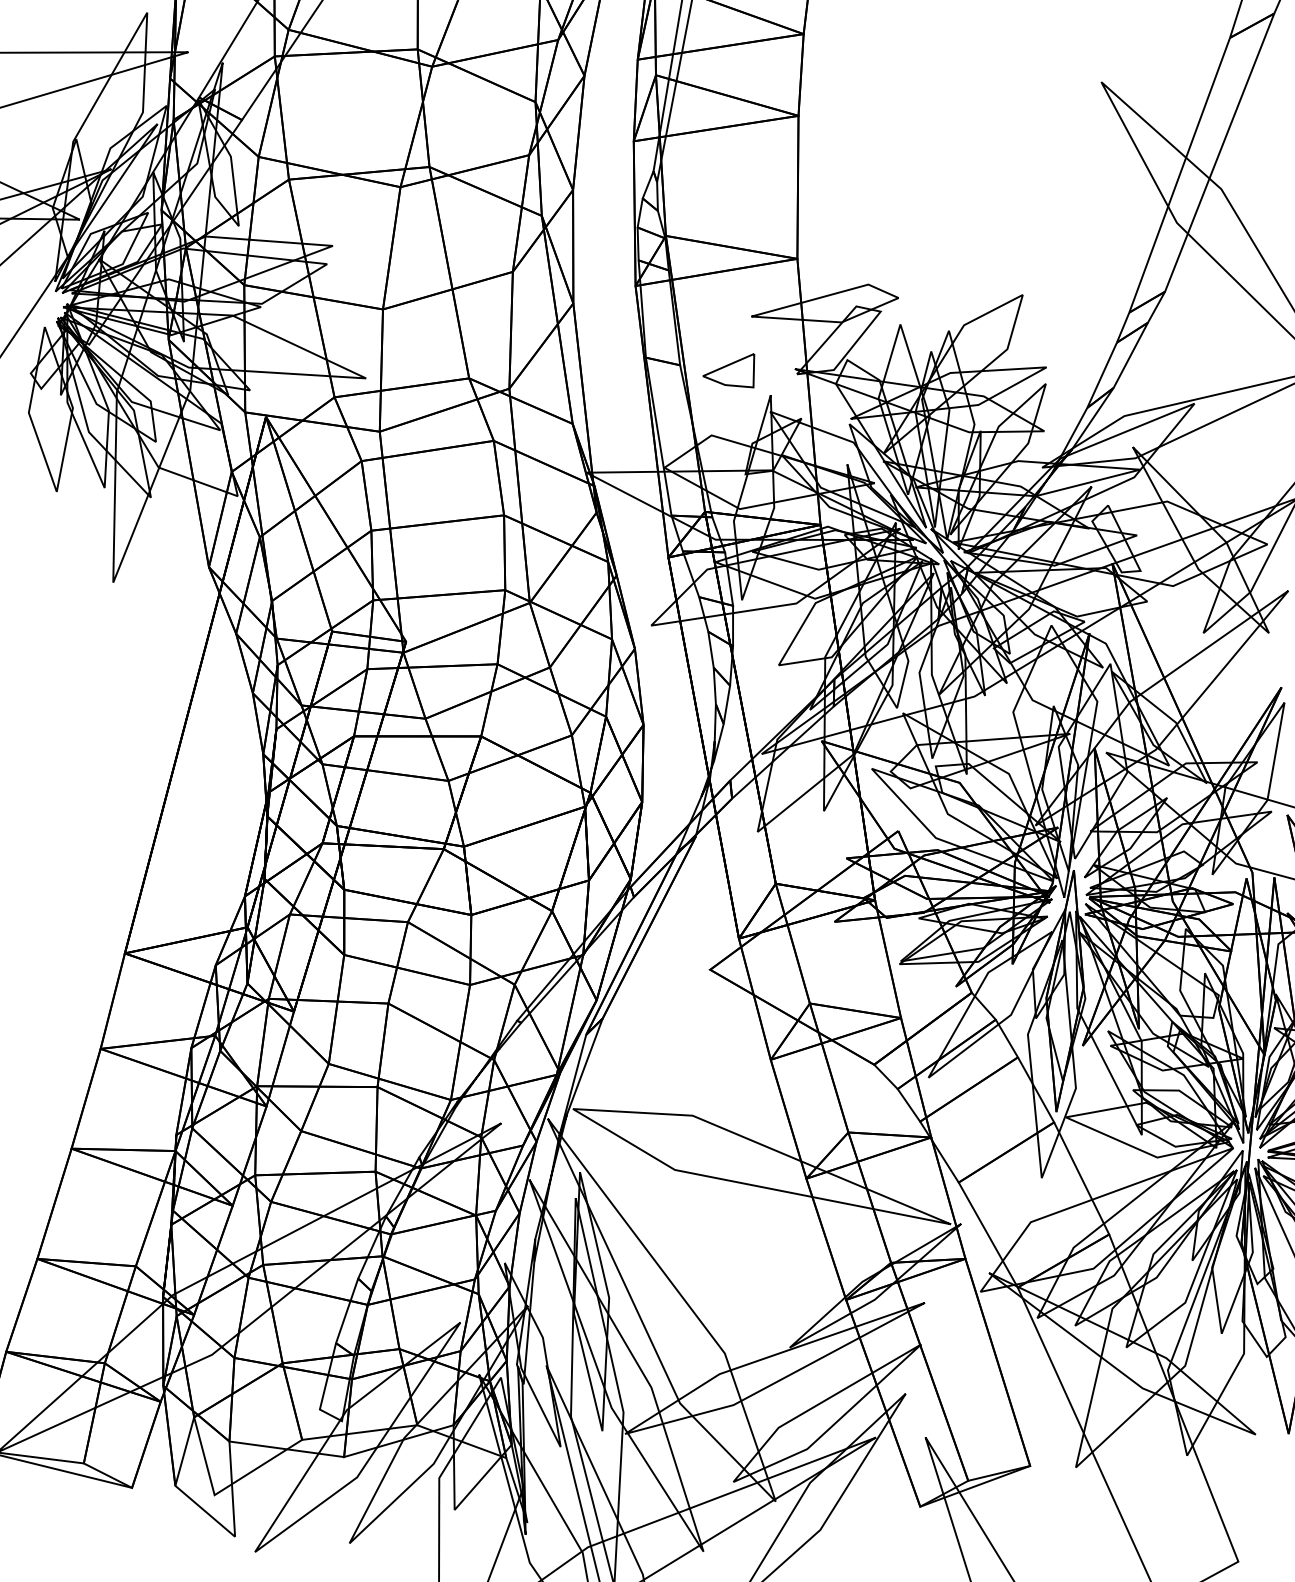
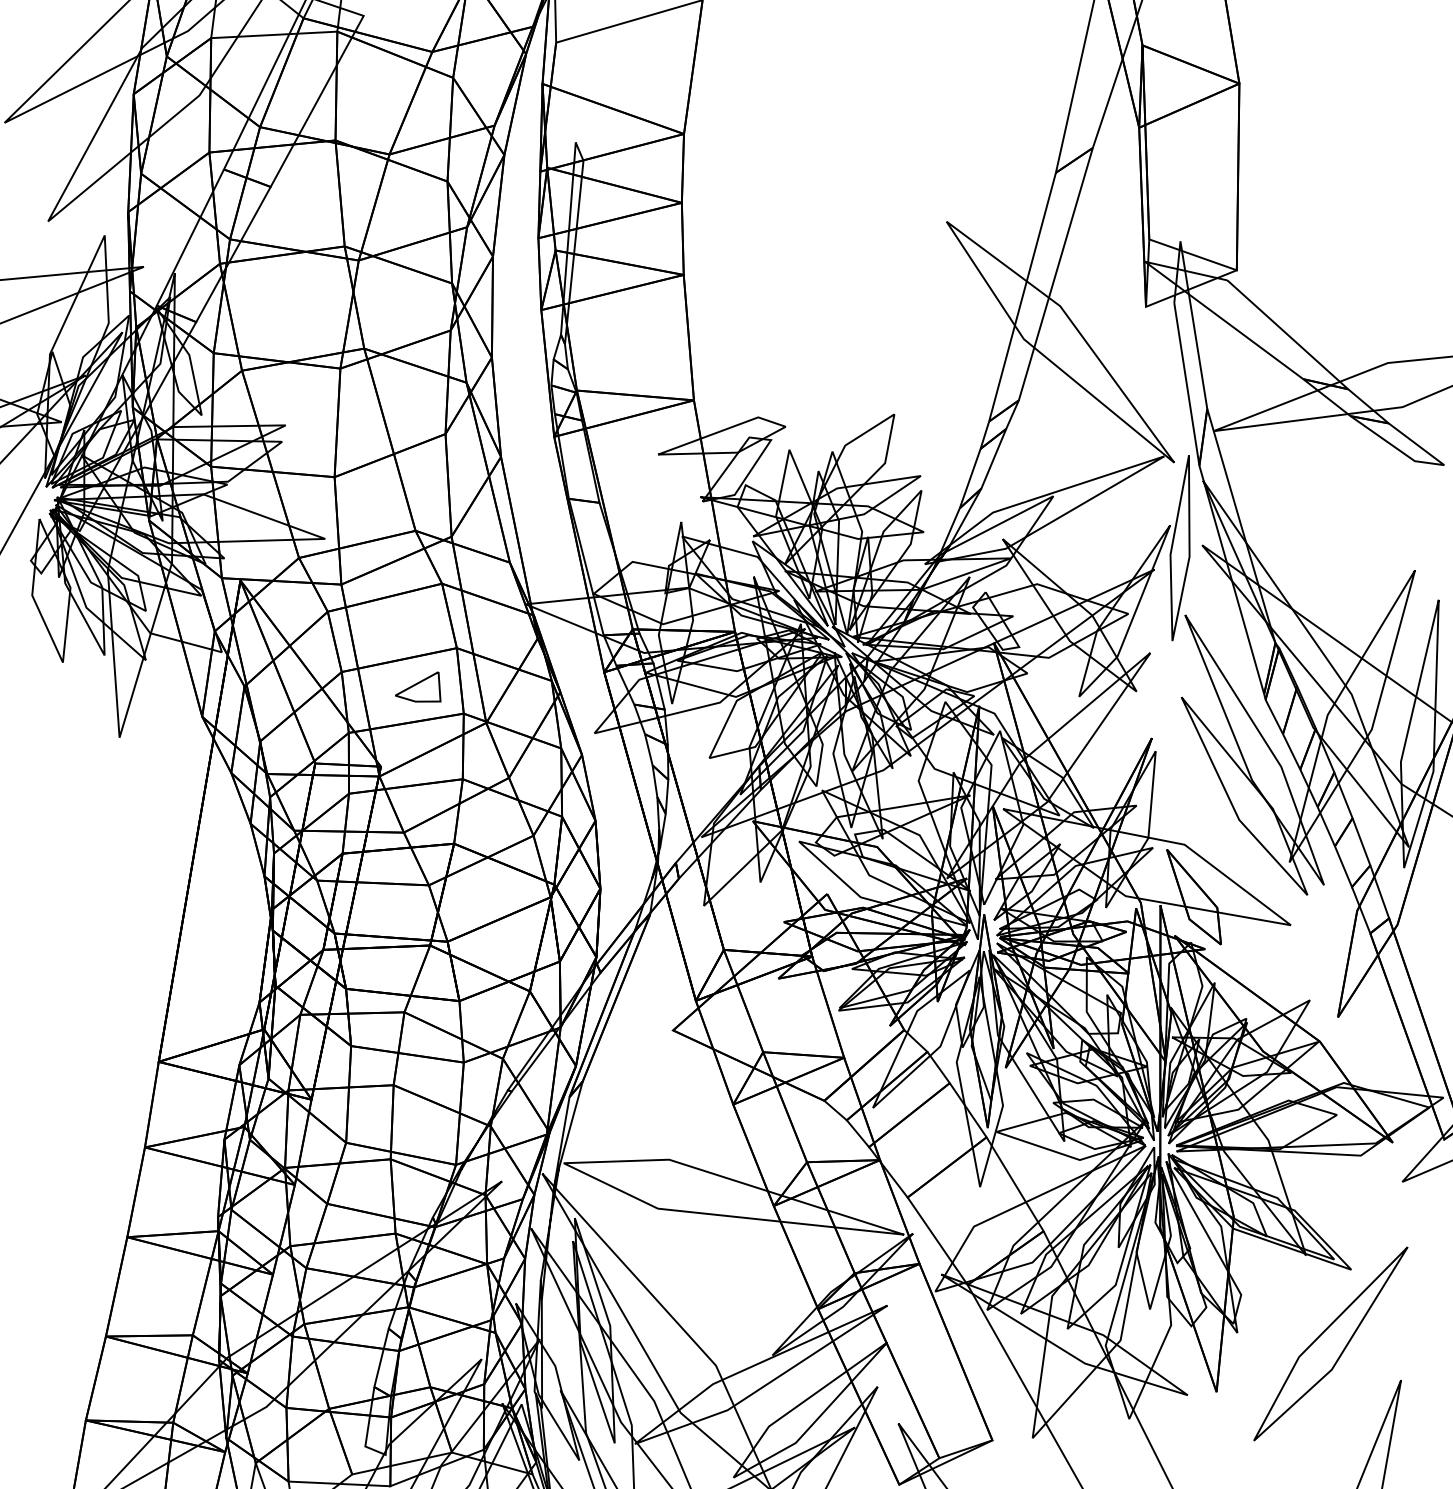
part: (730, 368) -> (418, 686), moved

